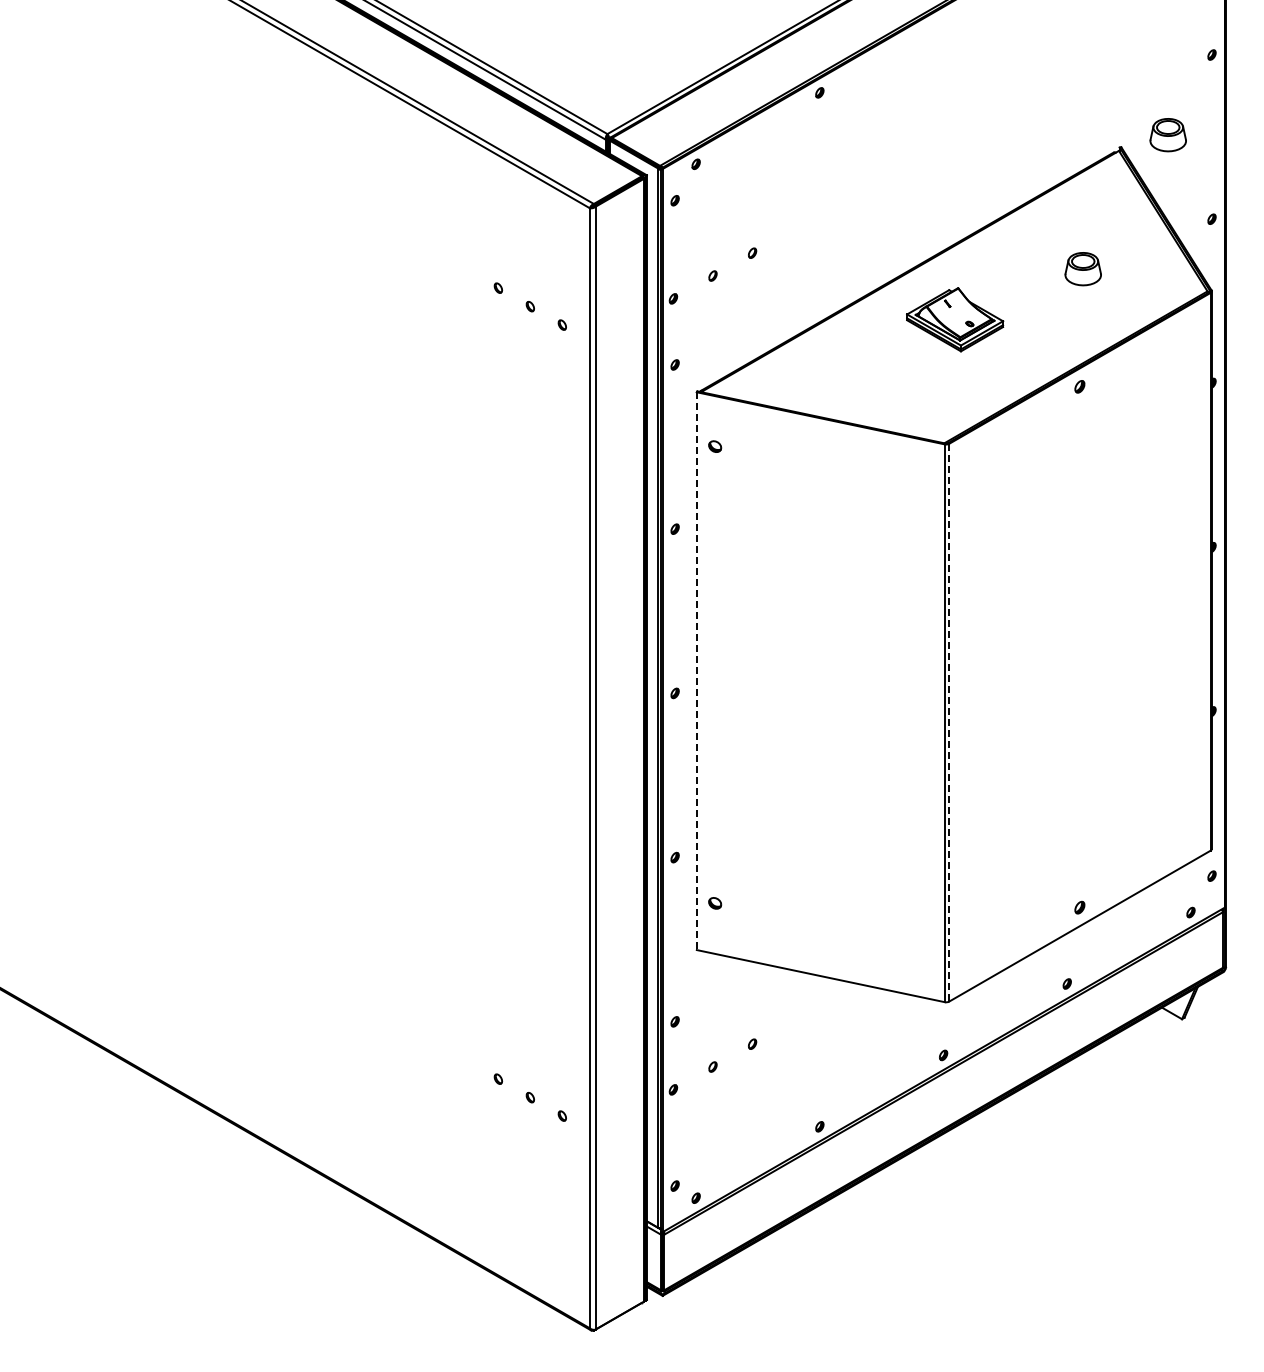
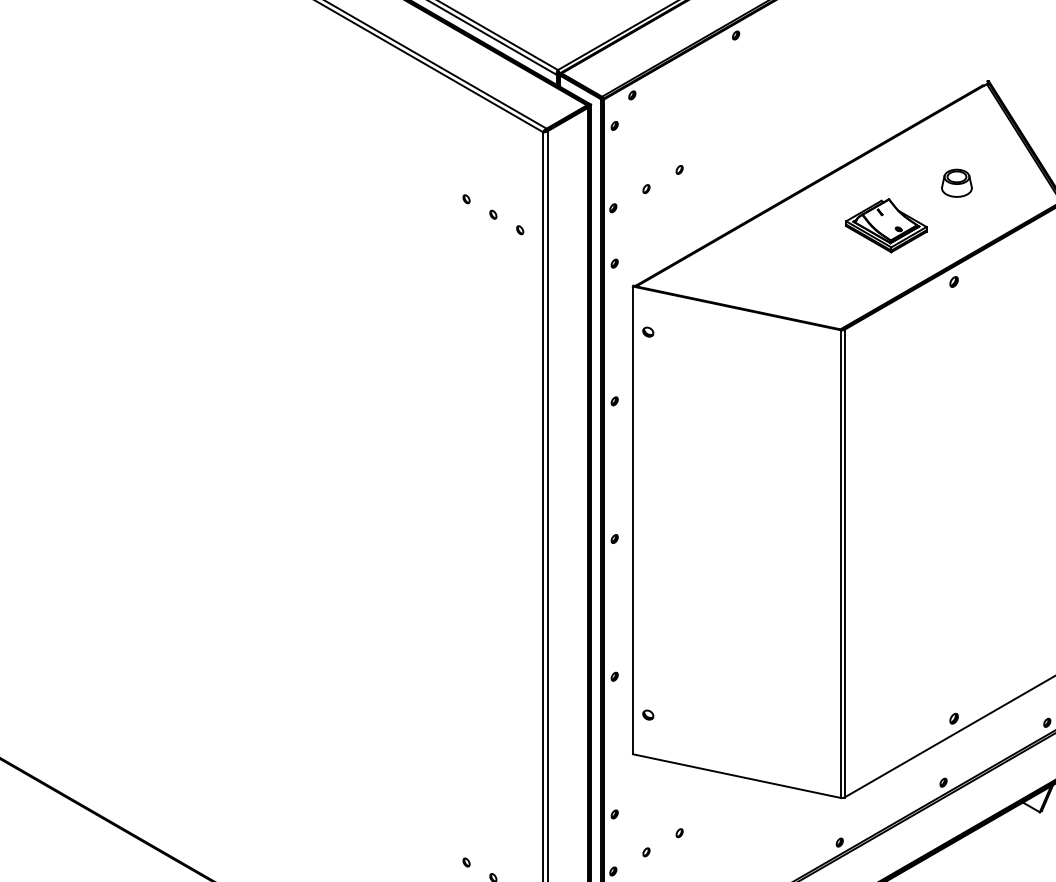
part: (1167, 135) -> (1027, 71), removed
part: (955, 319) -> (886, 225), moved
line: (696, 671) -> (632, 520), dashed -> solid
line: (949, 722) -> (844, 563), dashed -> solid

